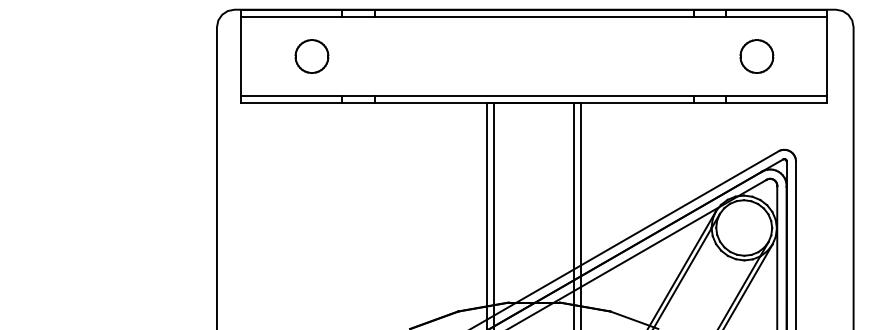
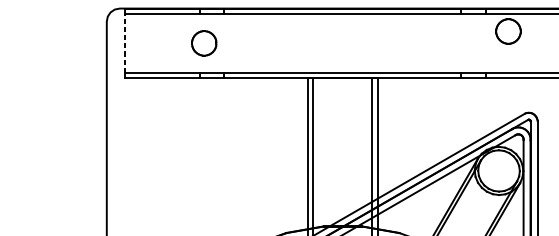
line: (241, 56) -> (125, 43), solid -> dashed
part: (311, 56) -> (203, 43), moved
part: (756, 56) -> (508, 31), moved

